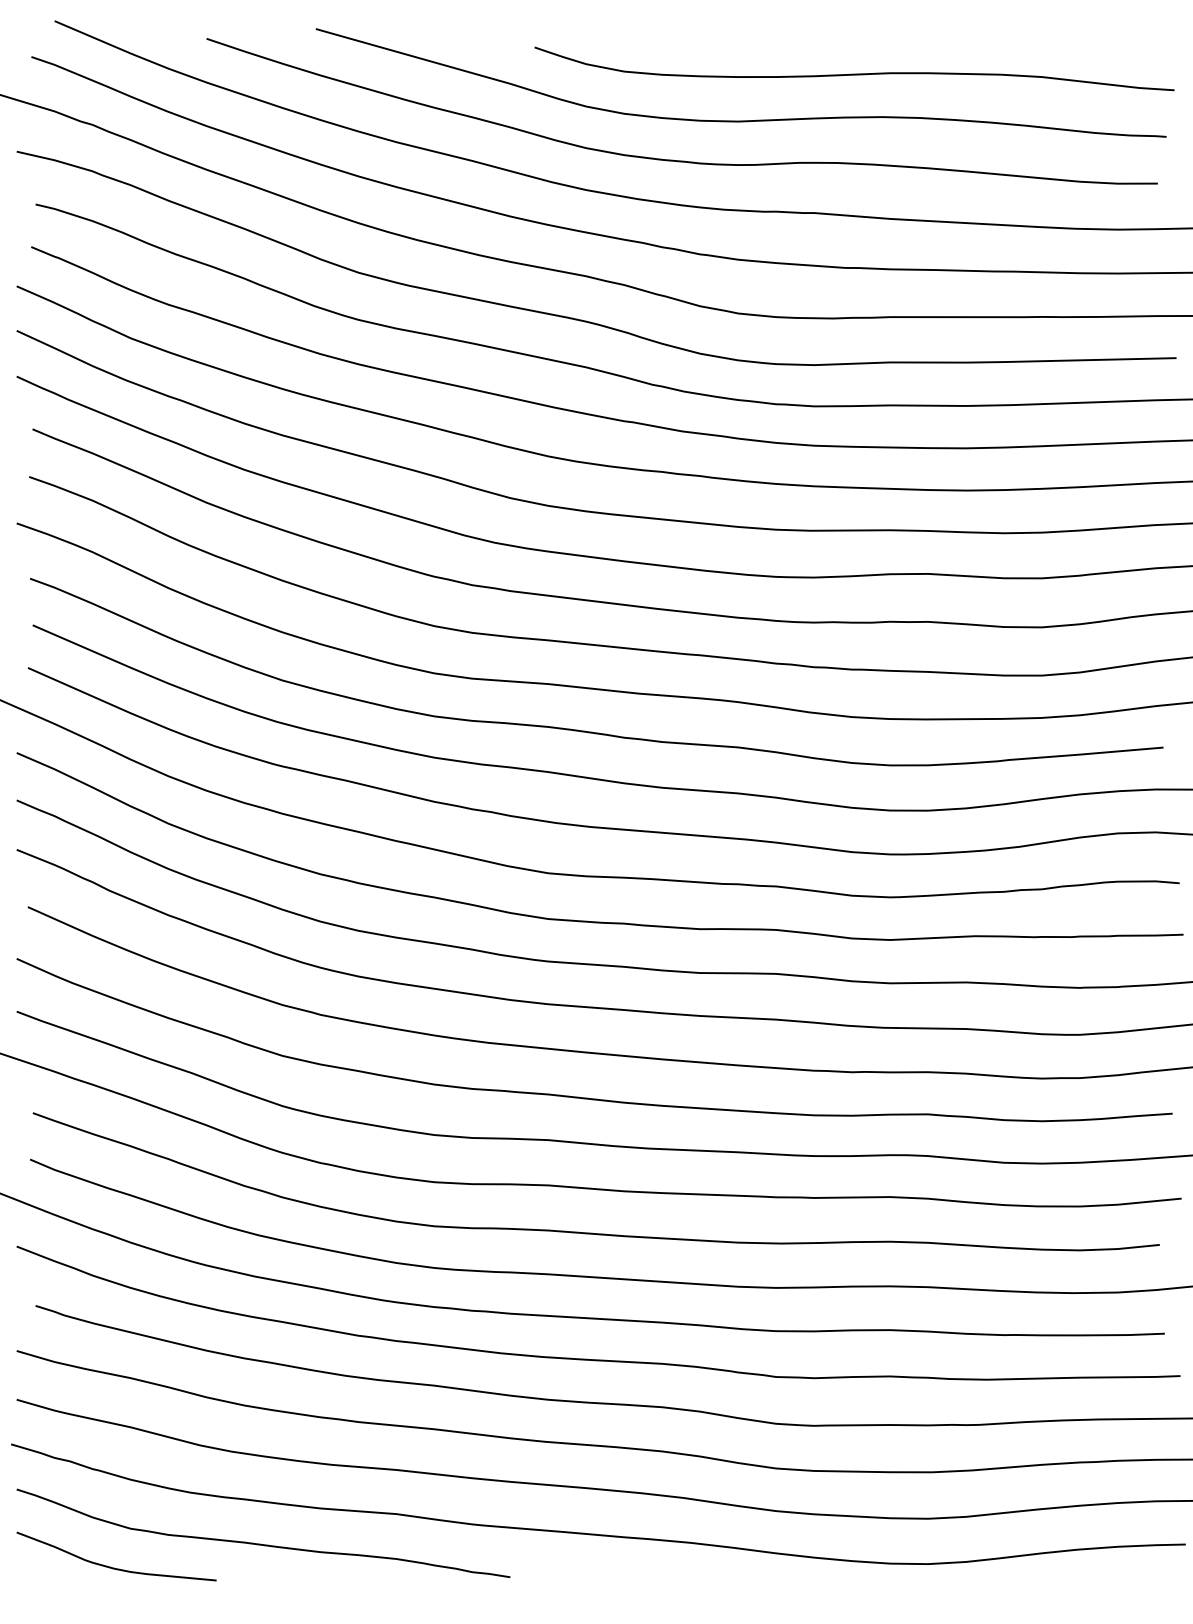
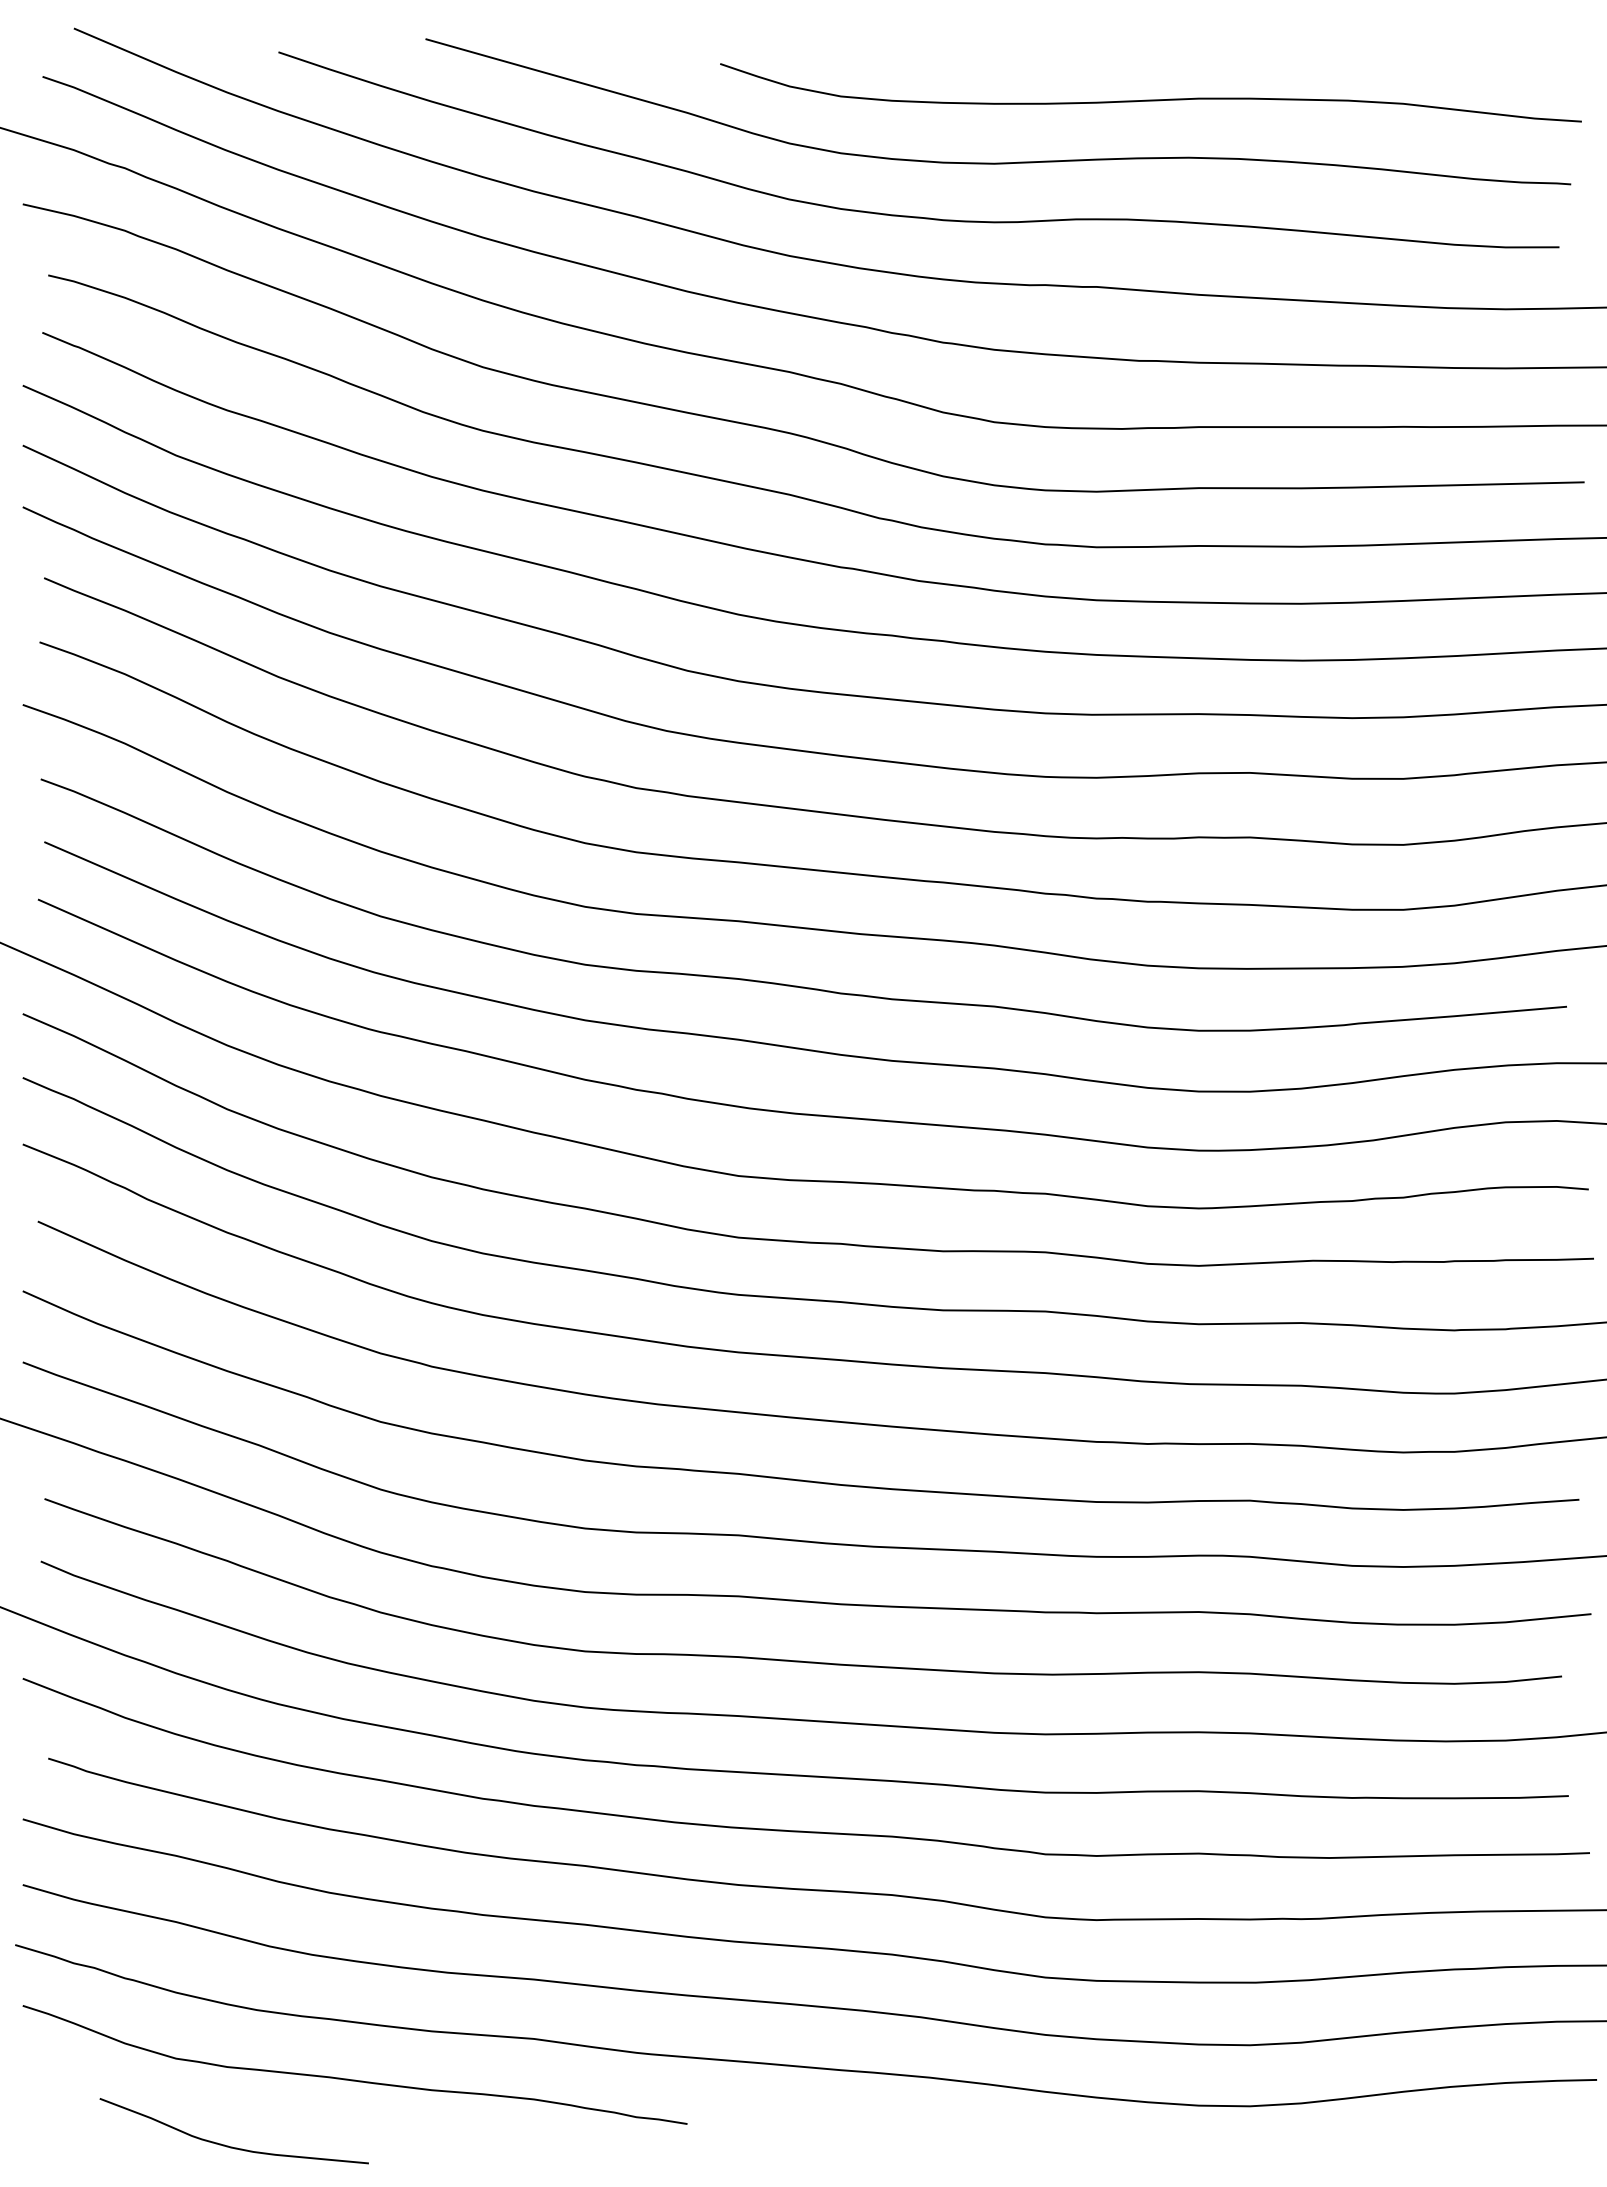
curve: (112, 1567) -> (228, 2145), moved

